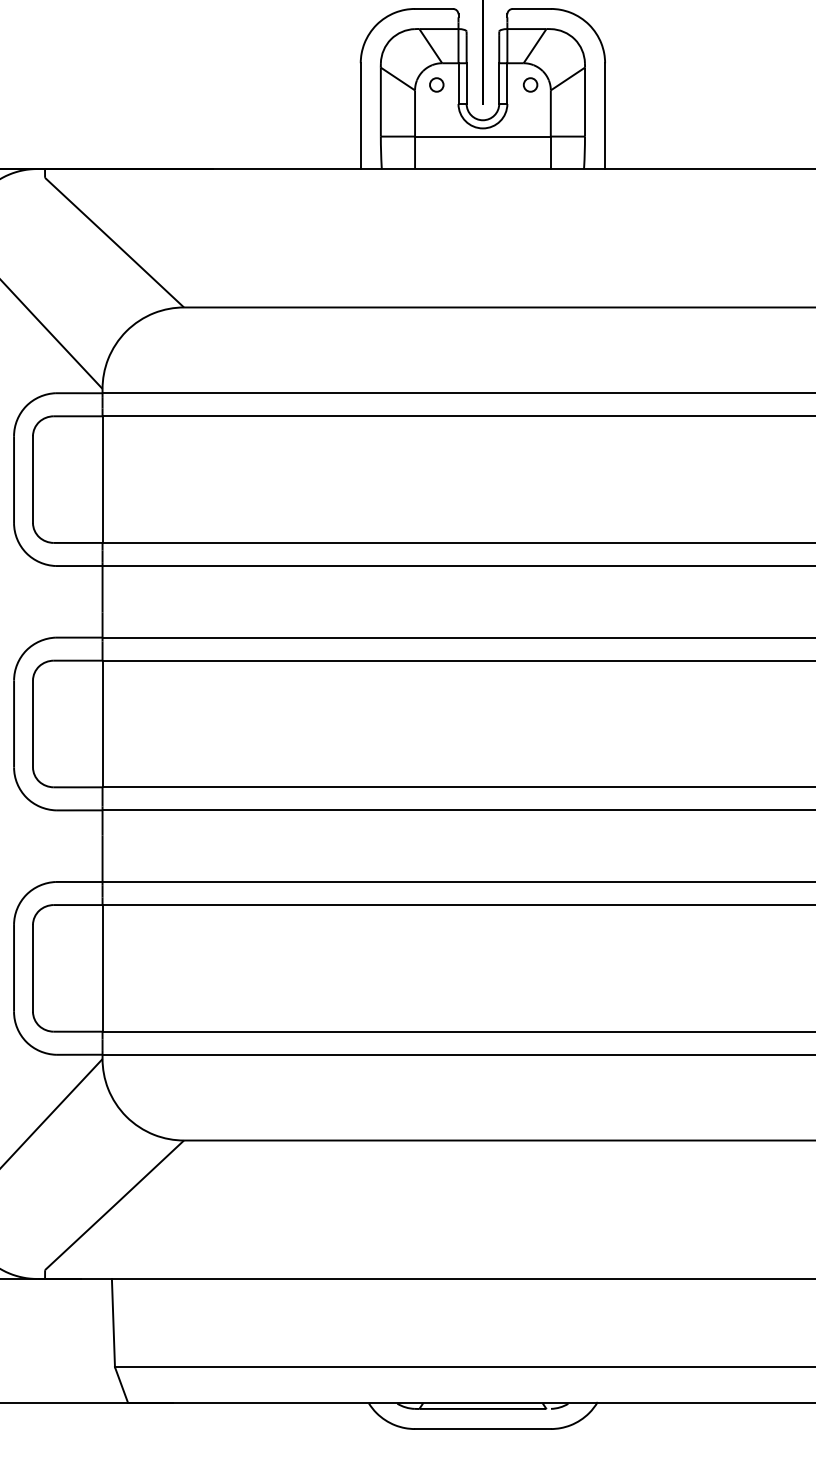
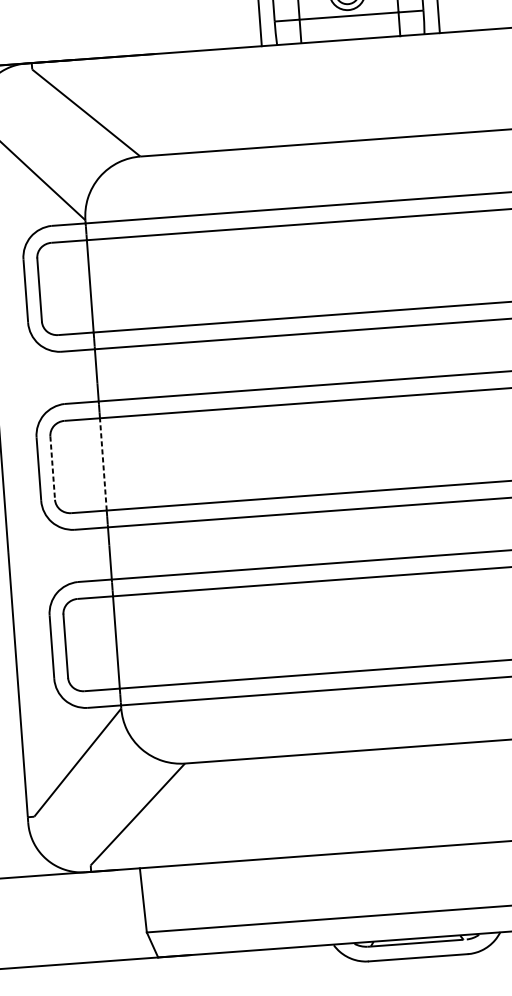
line: (102, 723) -> (103, 464), solid -> dashed
line: (33, 724) -> (53, 468), solid -> dashed

